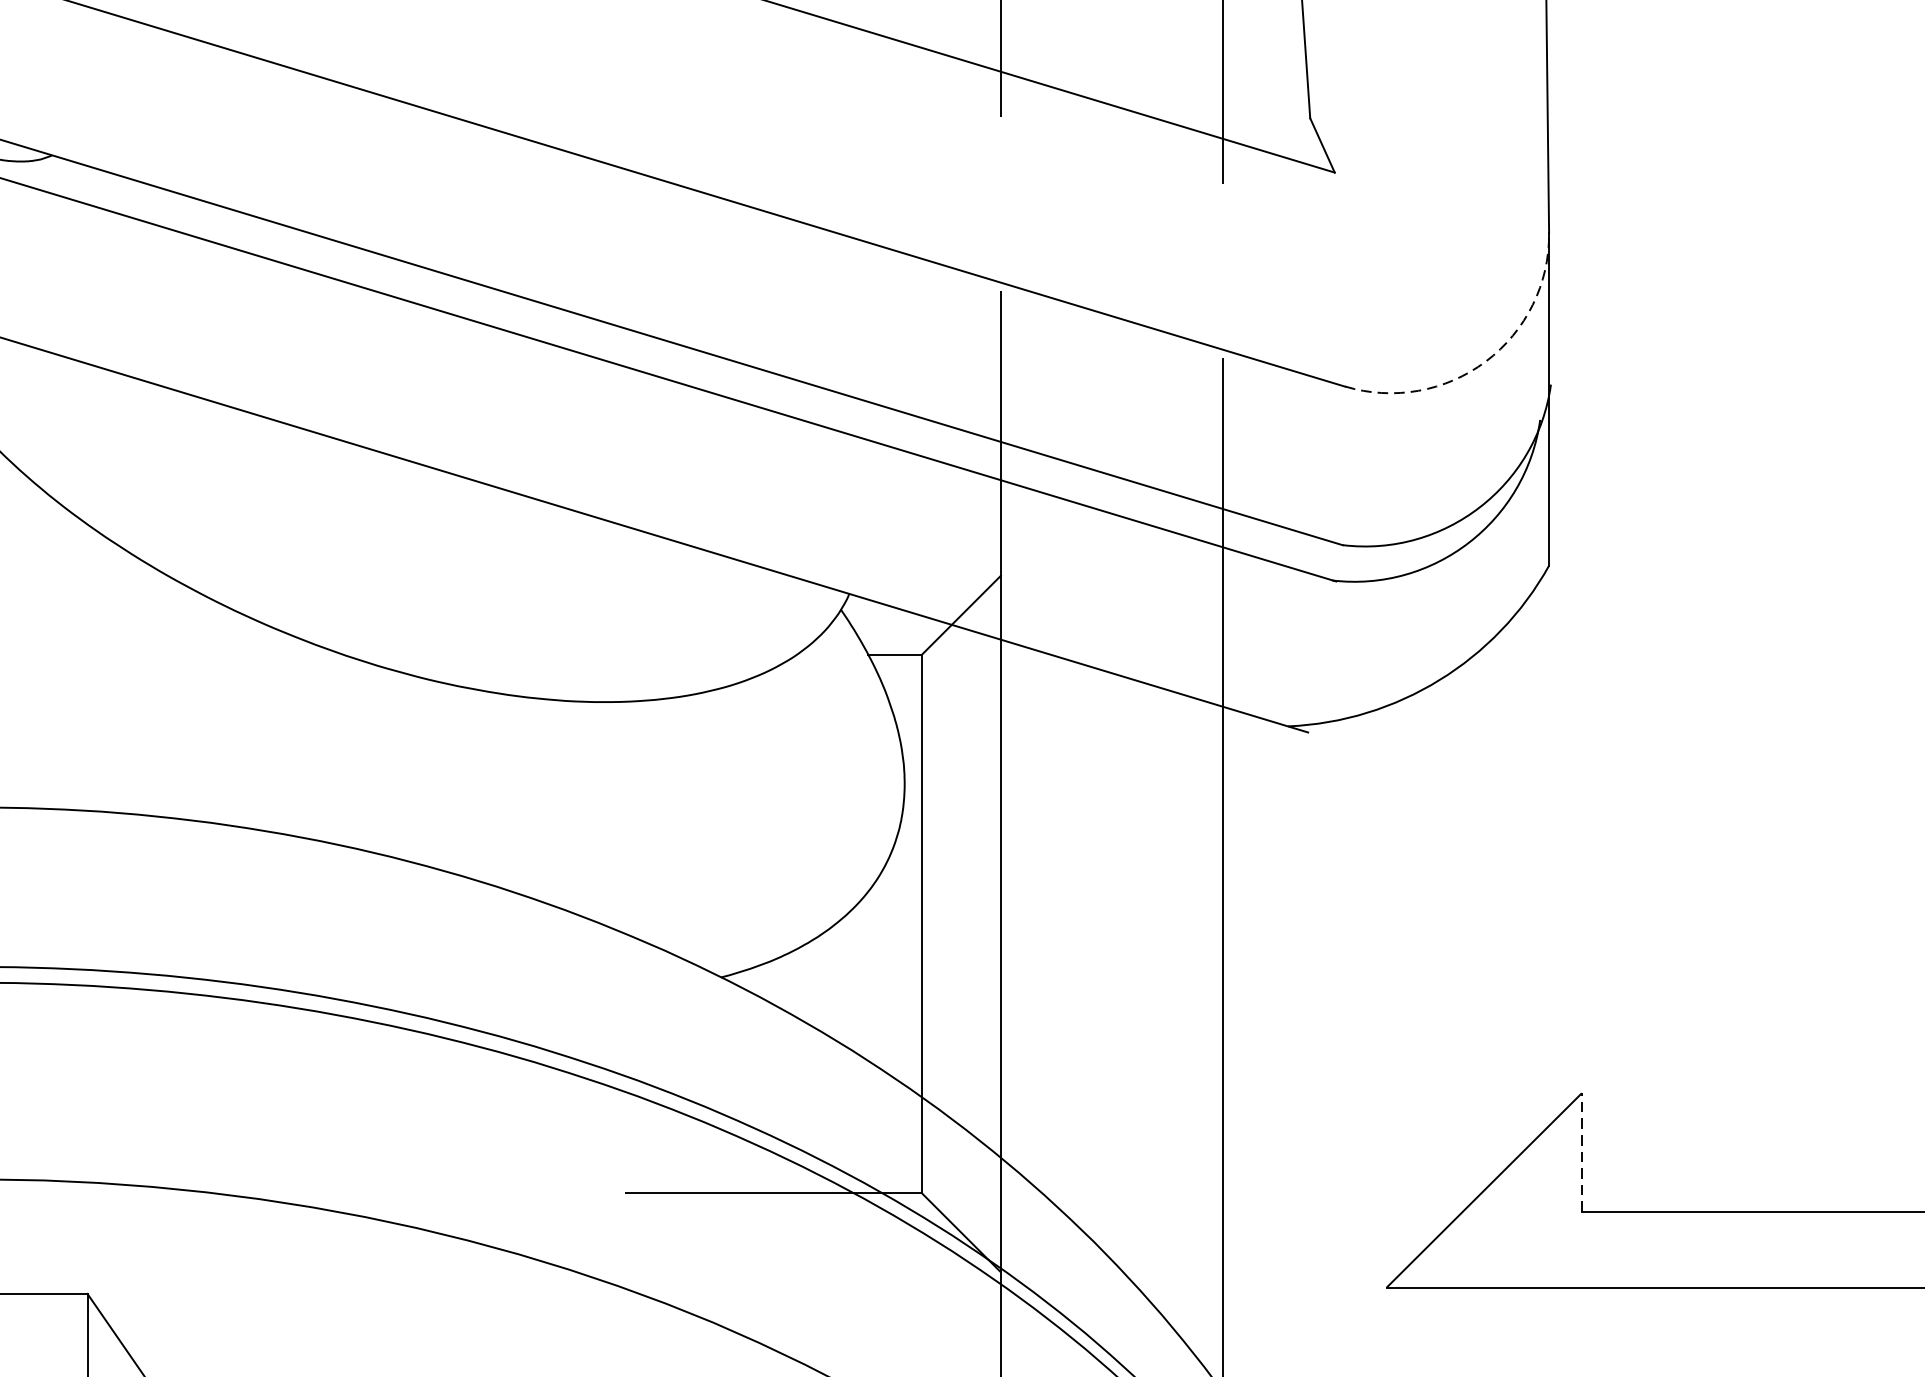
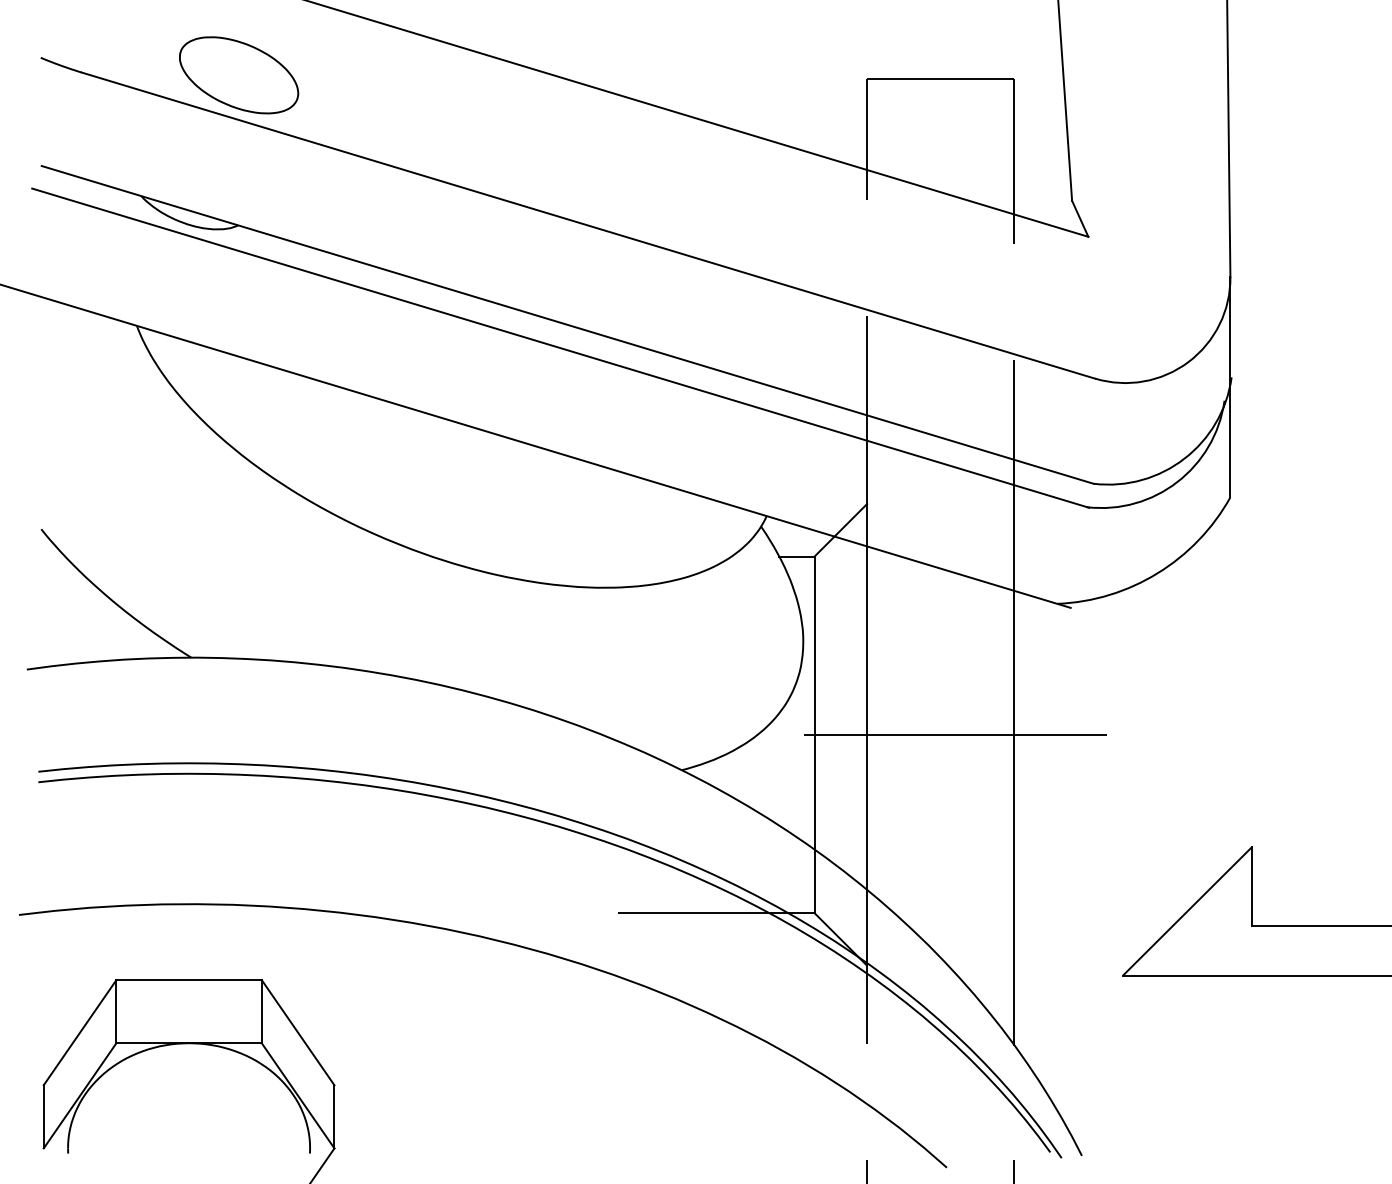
arc: (1485, 362) -> (1188, 362), dashed -> solid
line: (1134, 923) -> (955, 734), added
line: (1582, 1151) -> (1252, 885), dashed -> solid

